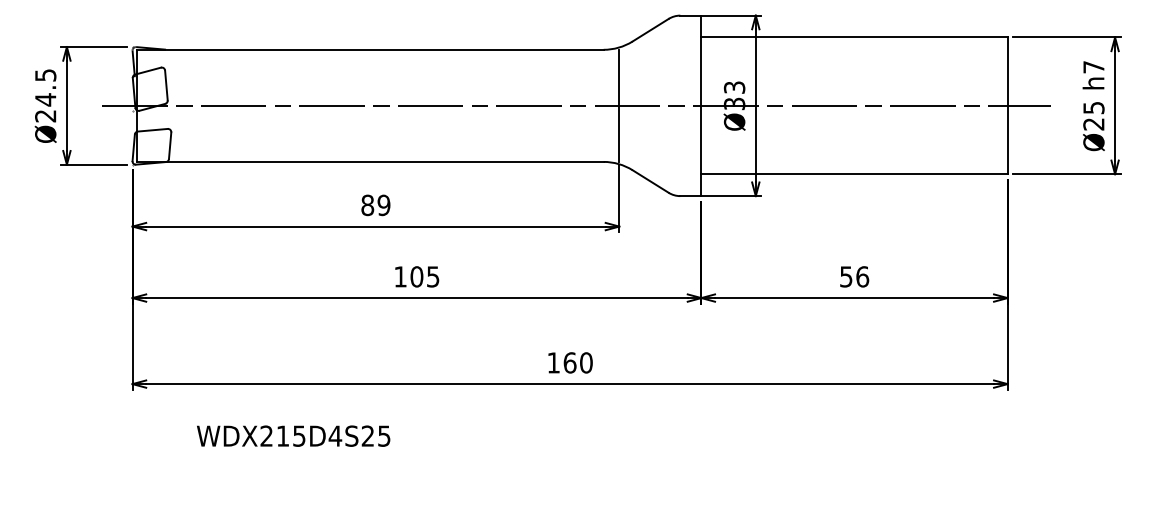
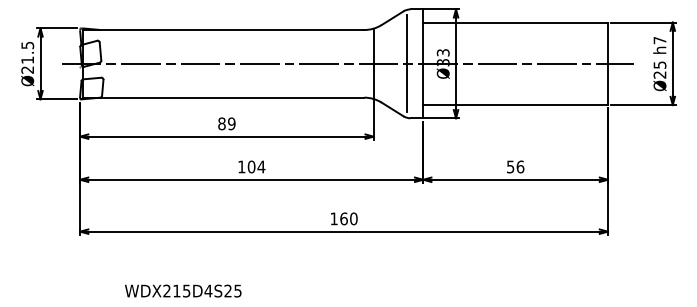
text: (45, 100) -> (27, 60), Ø24.5 -> Ø21.5
line: (673, 105) -> (406, 63), added
text: (433, 276) -> (261, 166), 105 -> 104
text: (294, 435) -> (183, 290), moved

